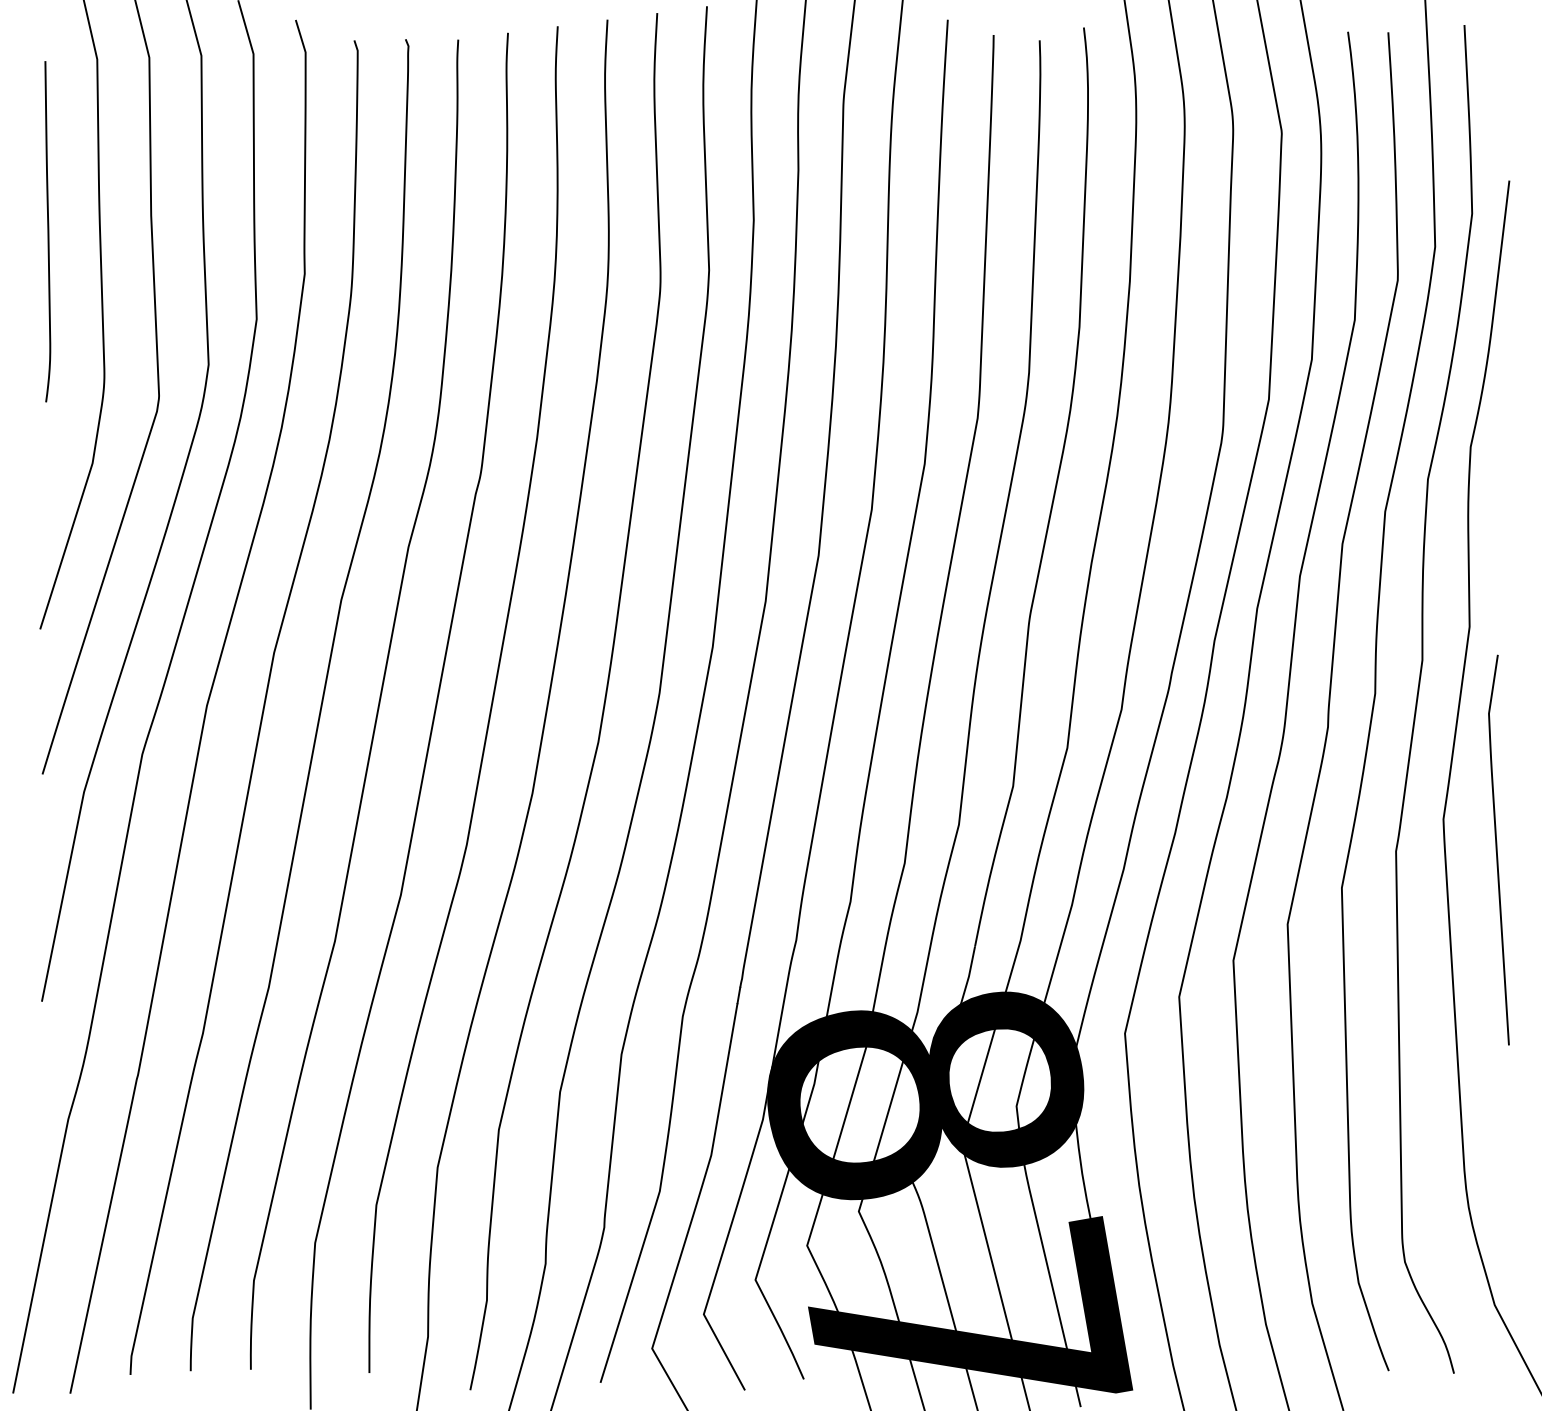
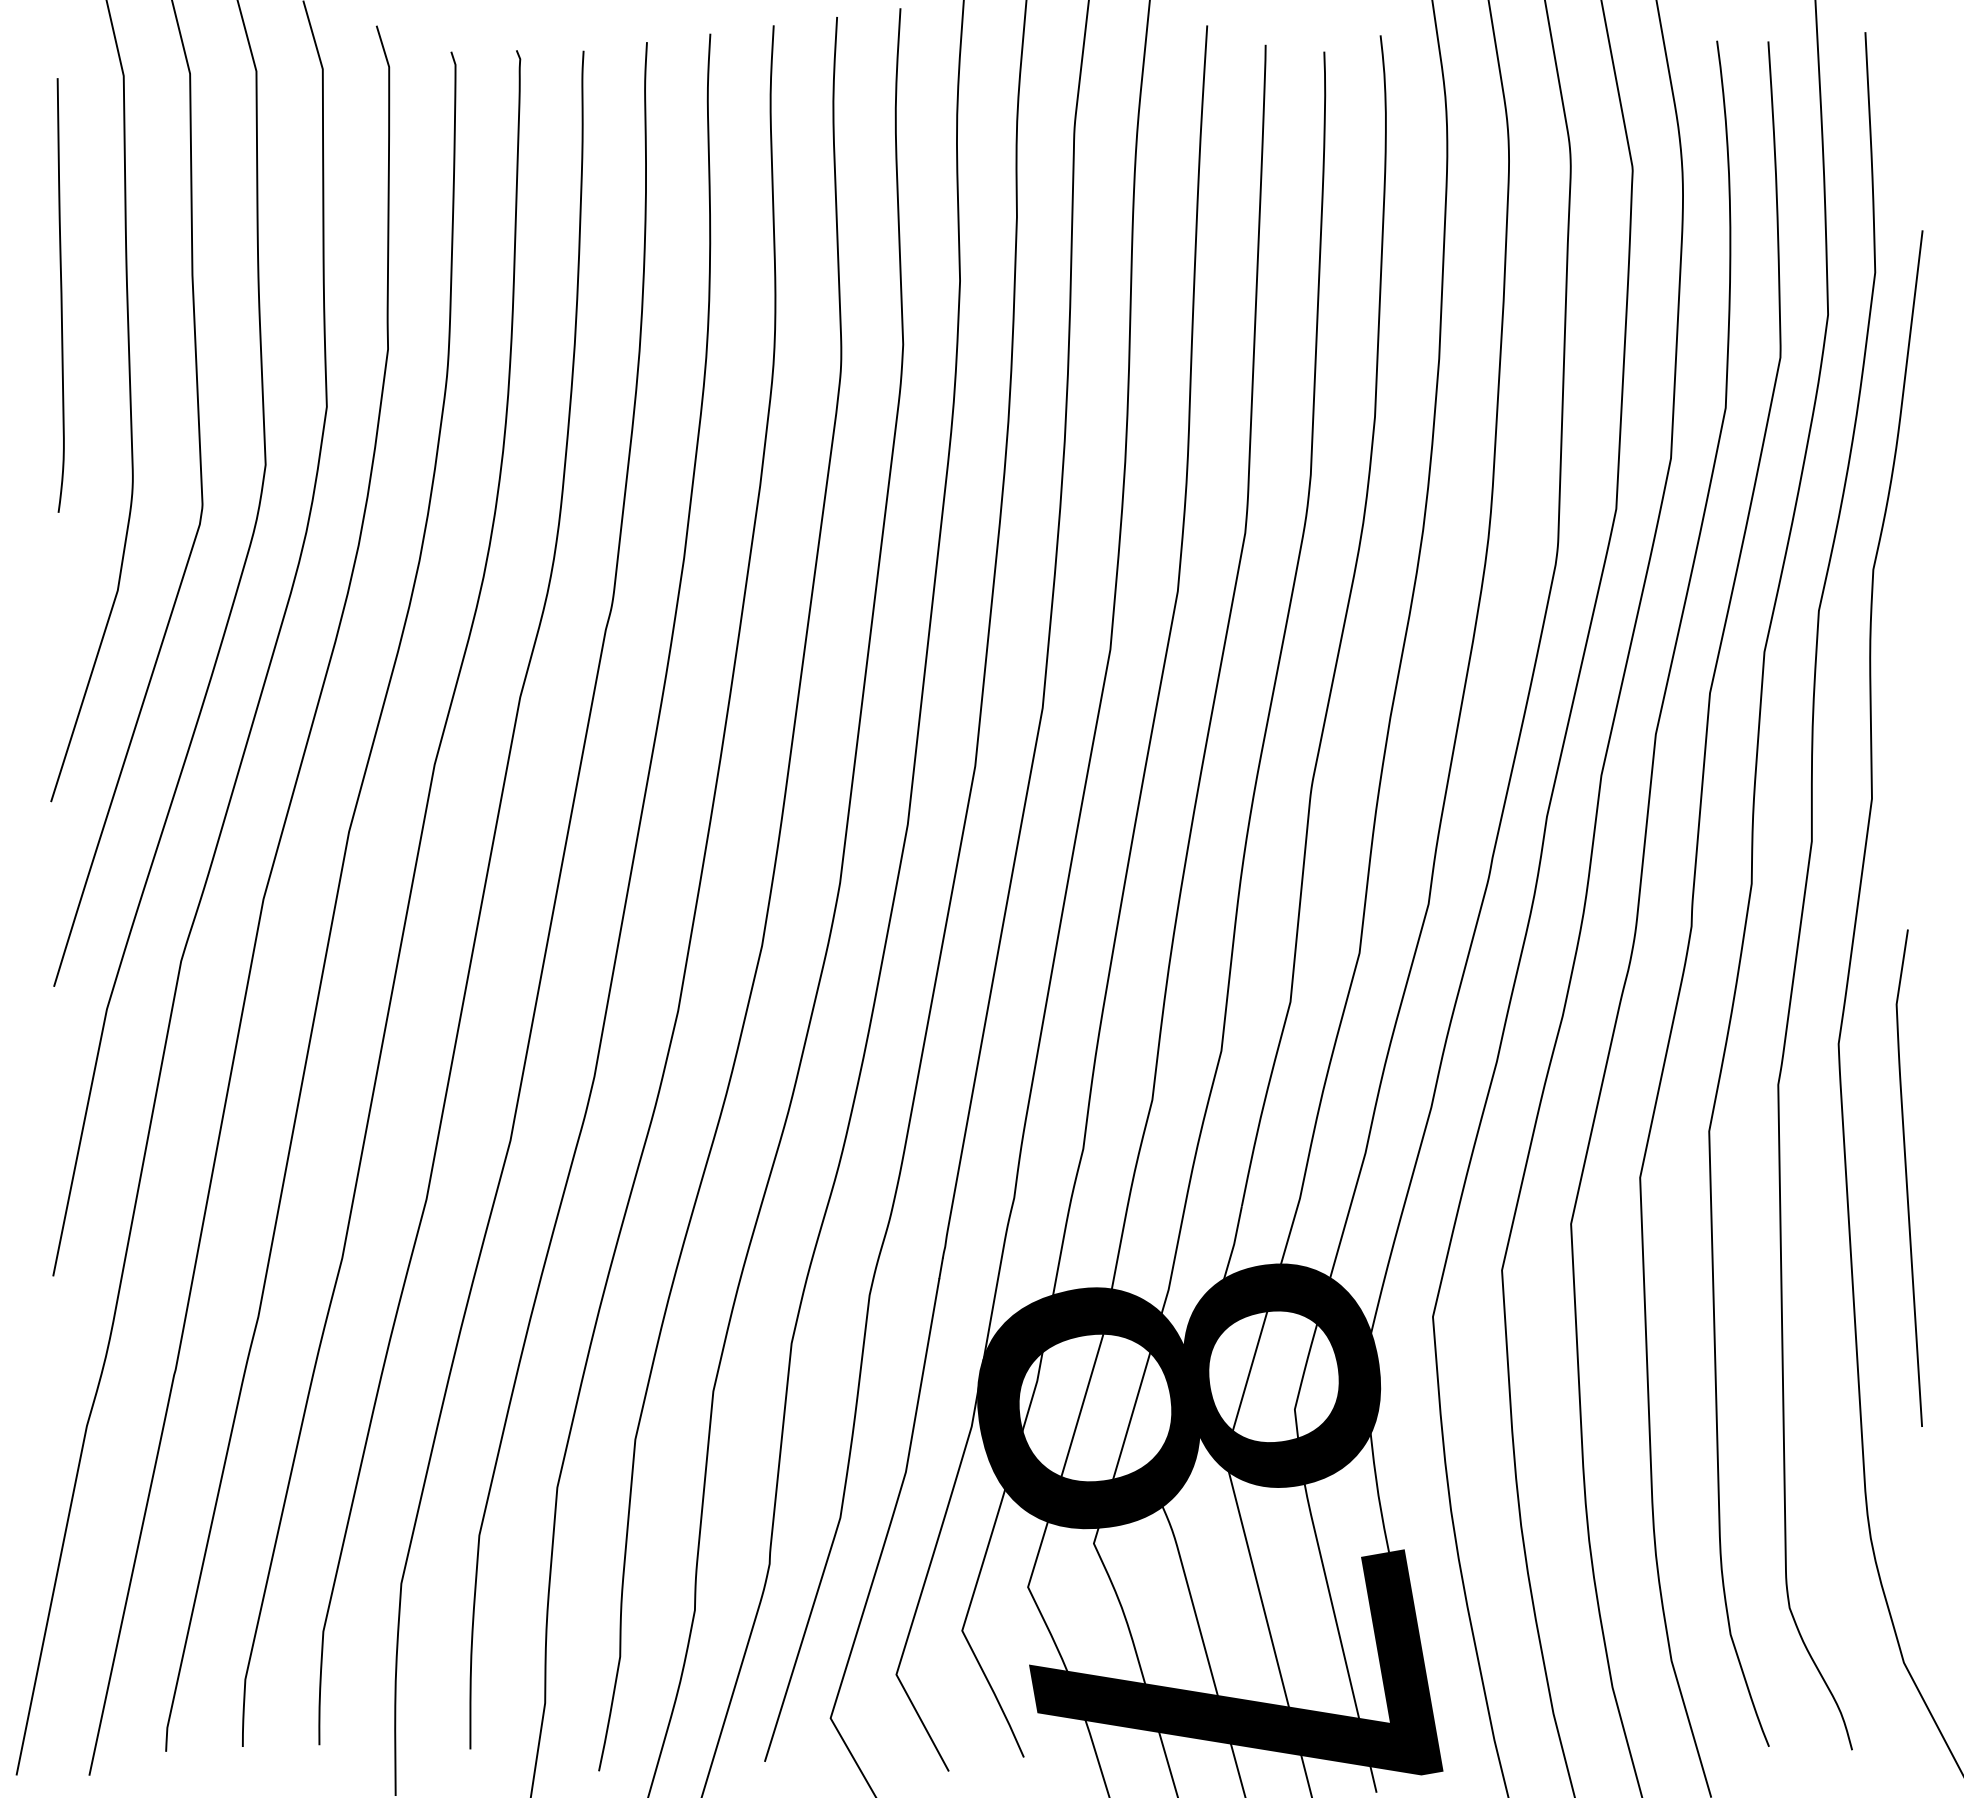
curve: (1497, 849) -> (1907, 1177), moved

